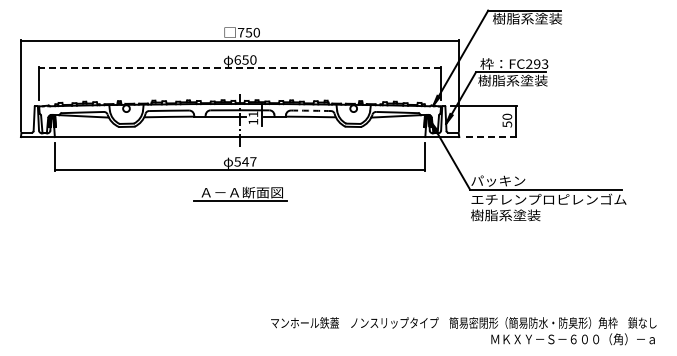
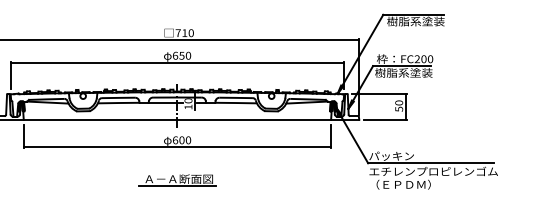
text: (248, 32) -> (184, 32), 750 -> 710
text: (541, 63) -> (427, 58), FC293 -> FC200
line: (240, 68) -> (177, 62), dashed -> solid
arc: (311, 110) -> (236, 97), dashed -> solid
text: (253, 114) -> (188, 101), 11 -> 10
line: (491, 137) -> (386, 120), dashed -> solid
text: (245, 161) -> (181, 140), 547 -> 600
part: (240, 193) -> (177, 179), moved
text: (508, 215) -> (400, 184), 樹脂系塗装 -> （ＥＰＤＭ）

